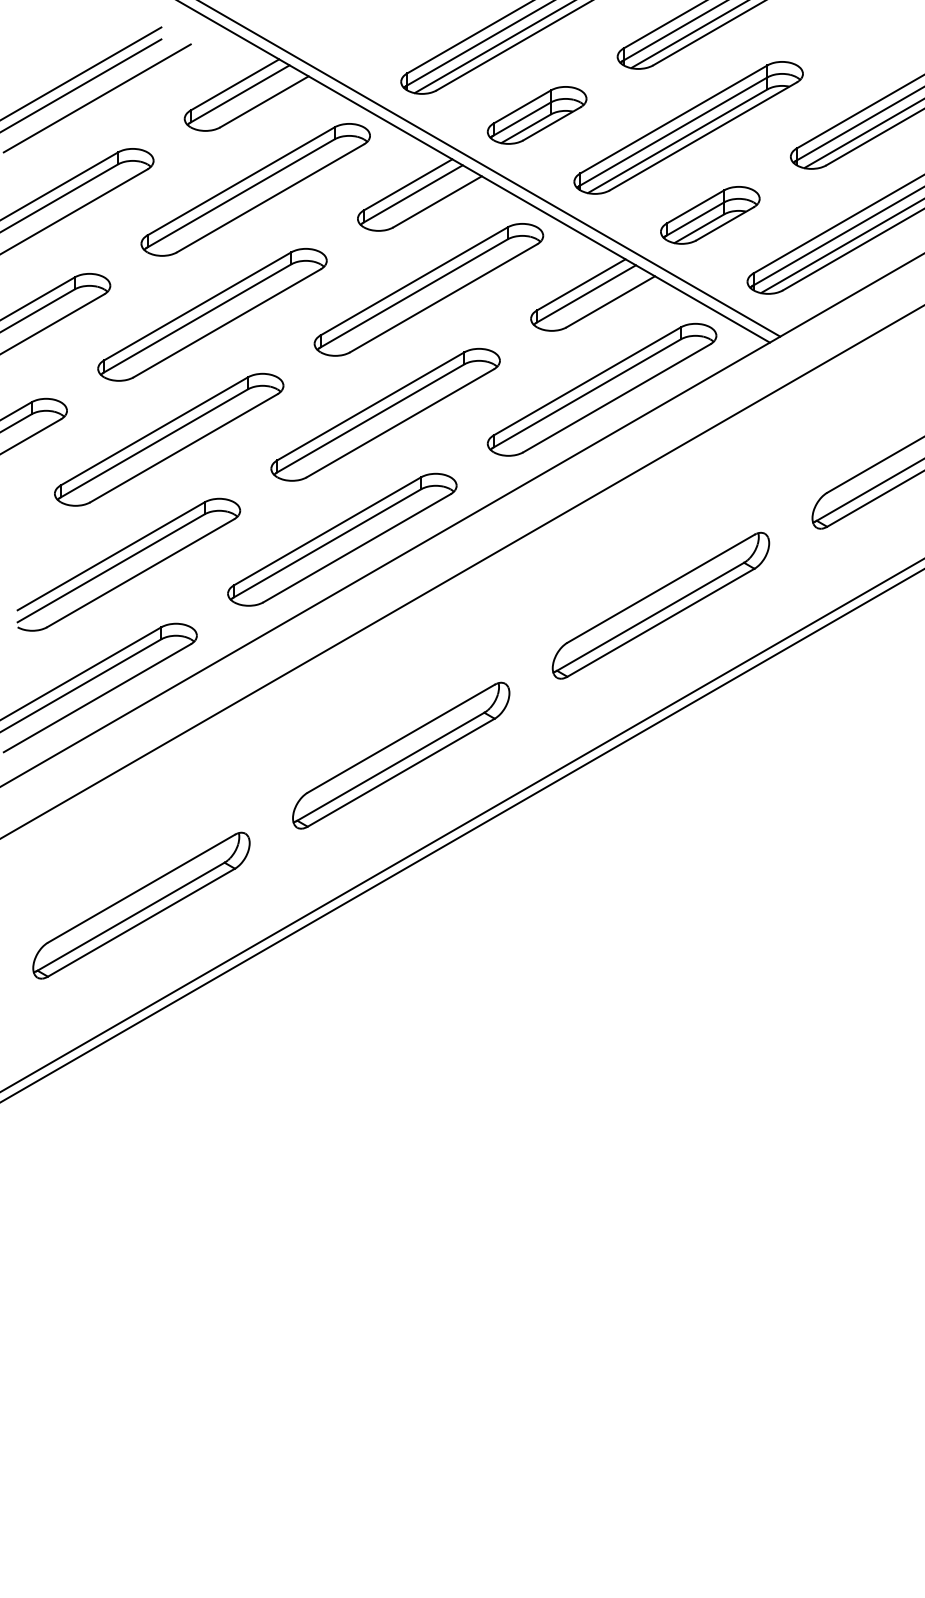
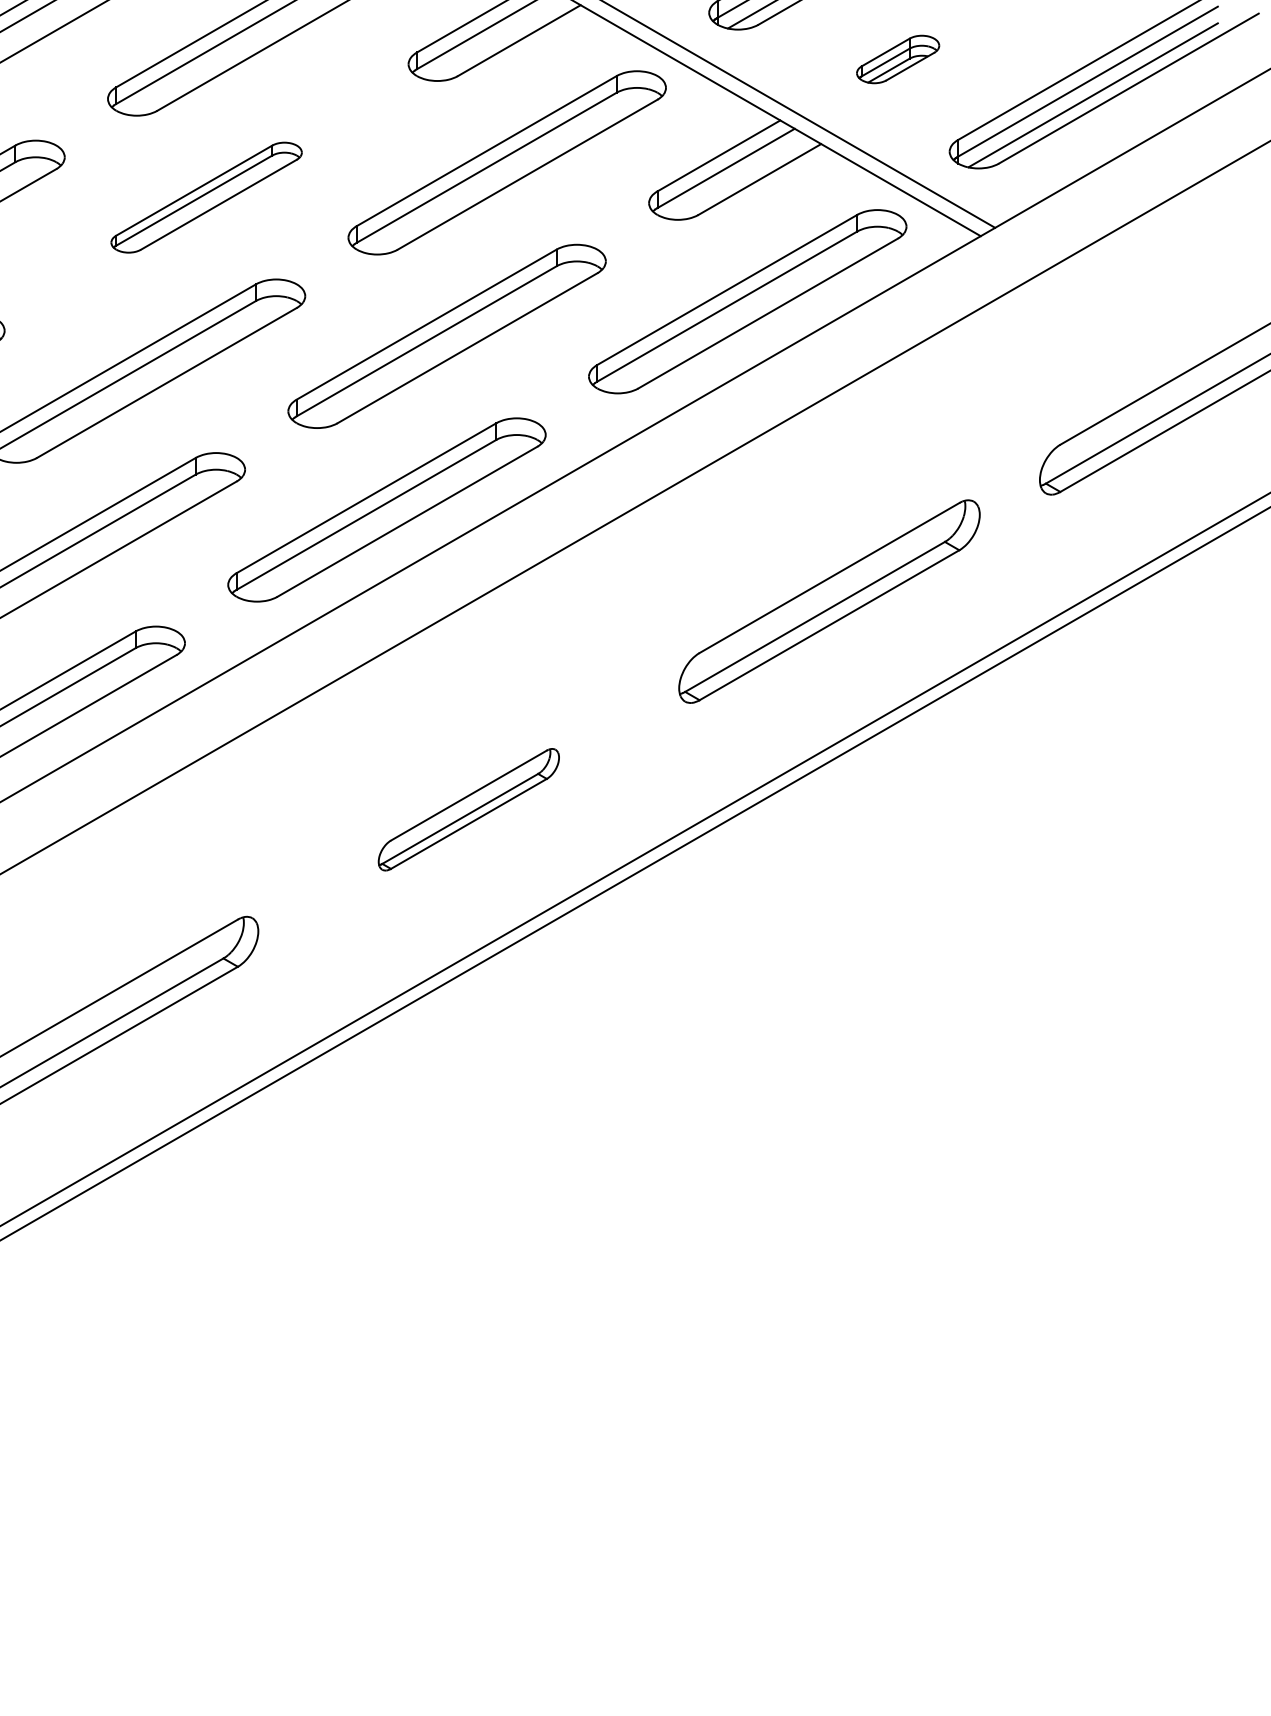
part: (710, 215) -> (898, 59), size x0.6
part: (212, 314) -> (206, 197), size x0.6
part: (401, 755) -> (469, 809), size x0.6

